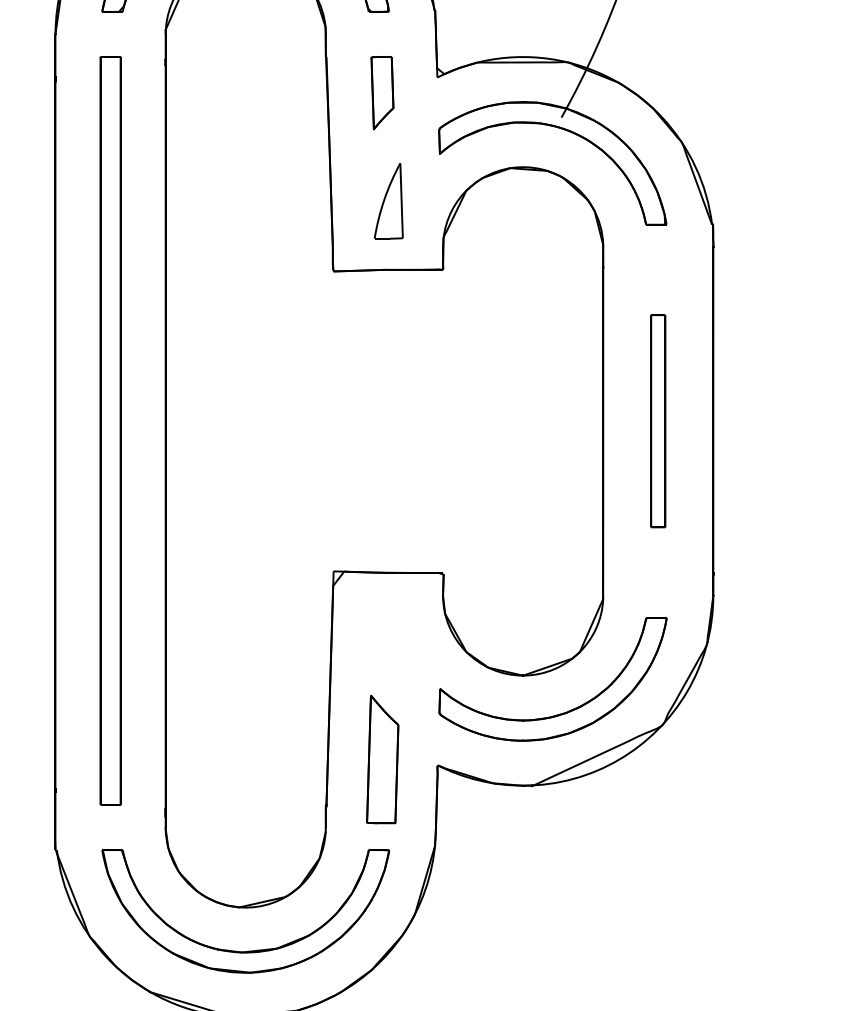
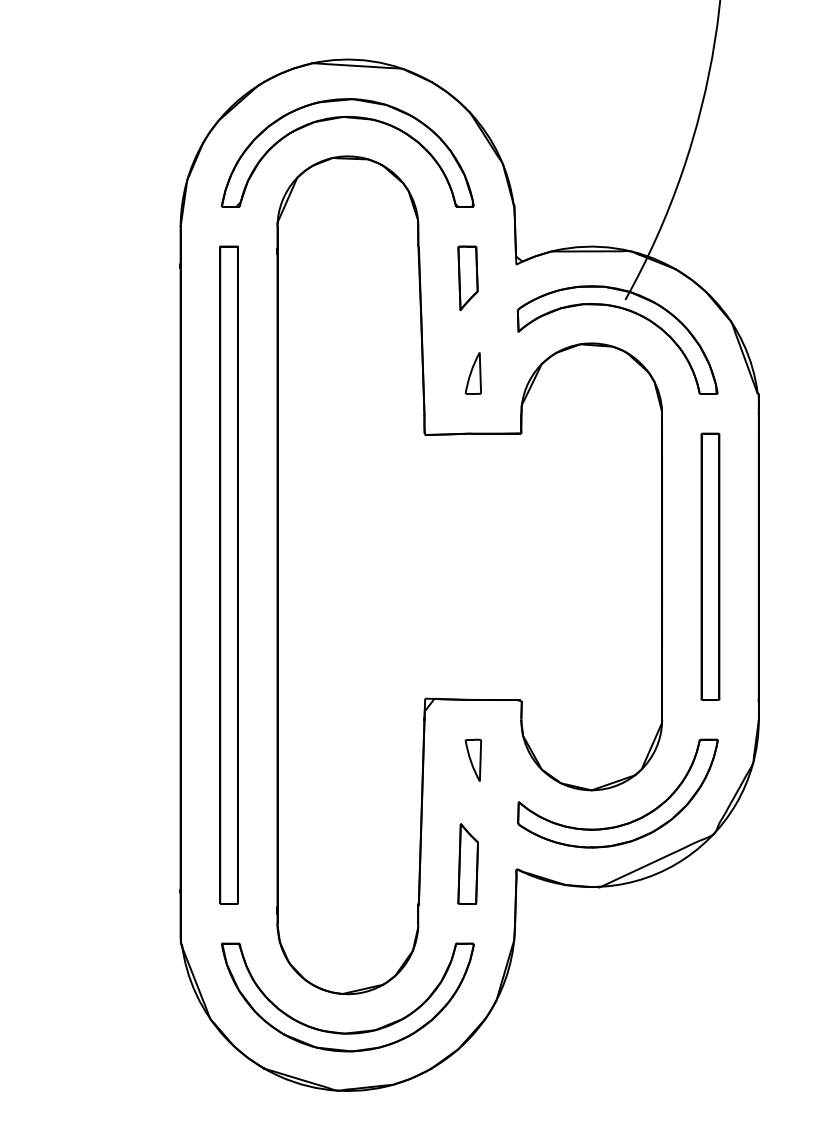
part: (387, 201) -> (472, 373), size x0.62
part: (658, 420) -> (710, 566), size x1.43
part: (388, 640) -> (473, 759), added
part: (381, 758) -> (467, 863), size x0.71

